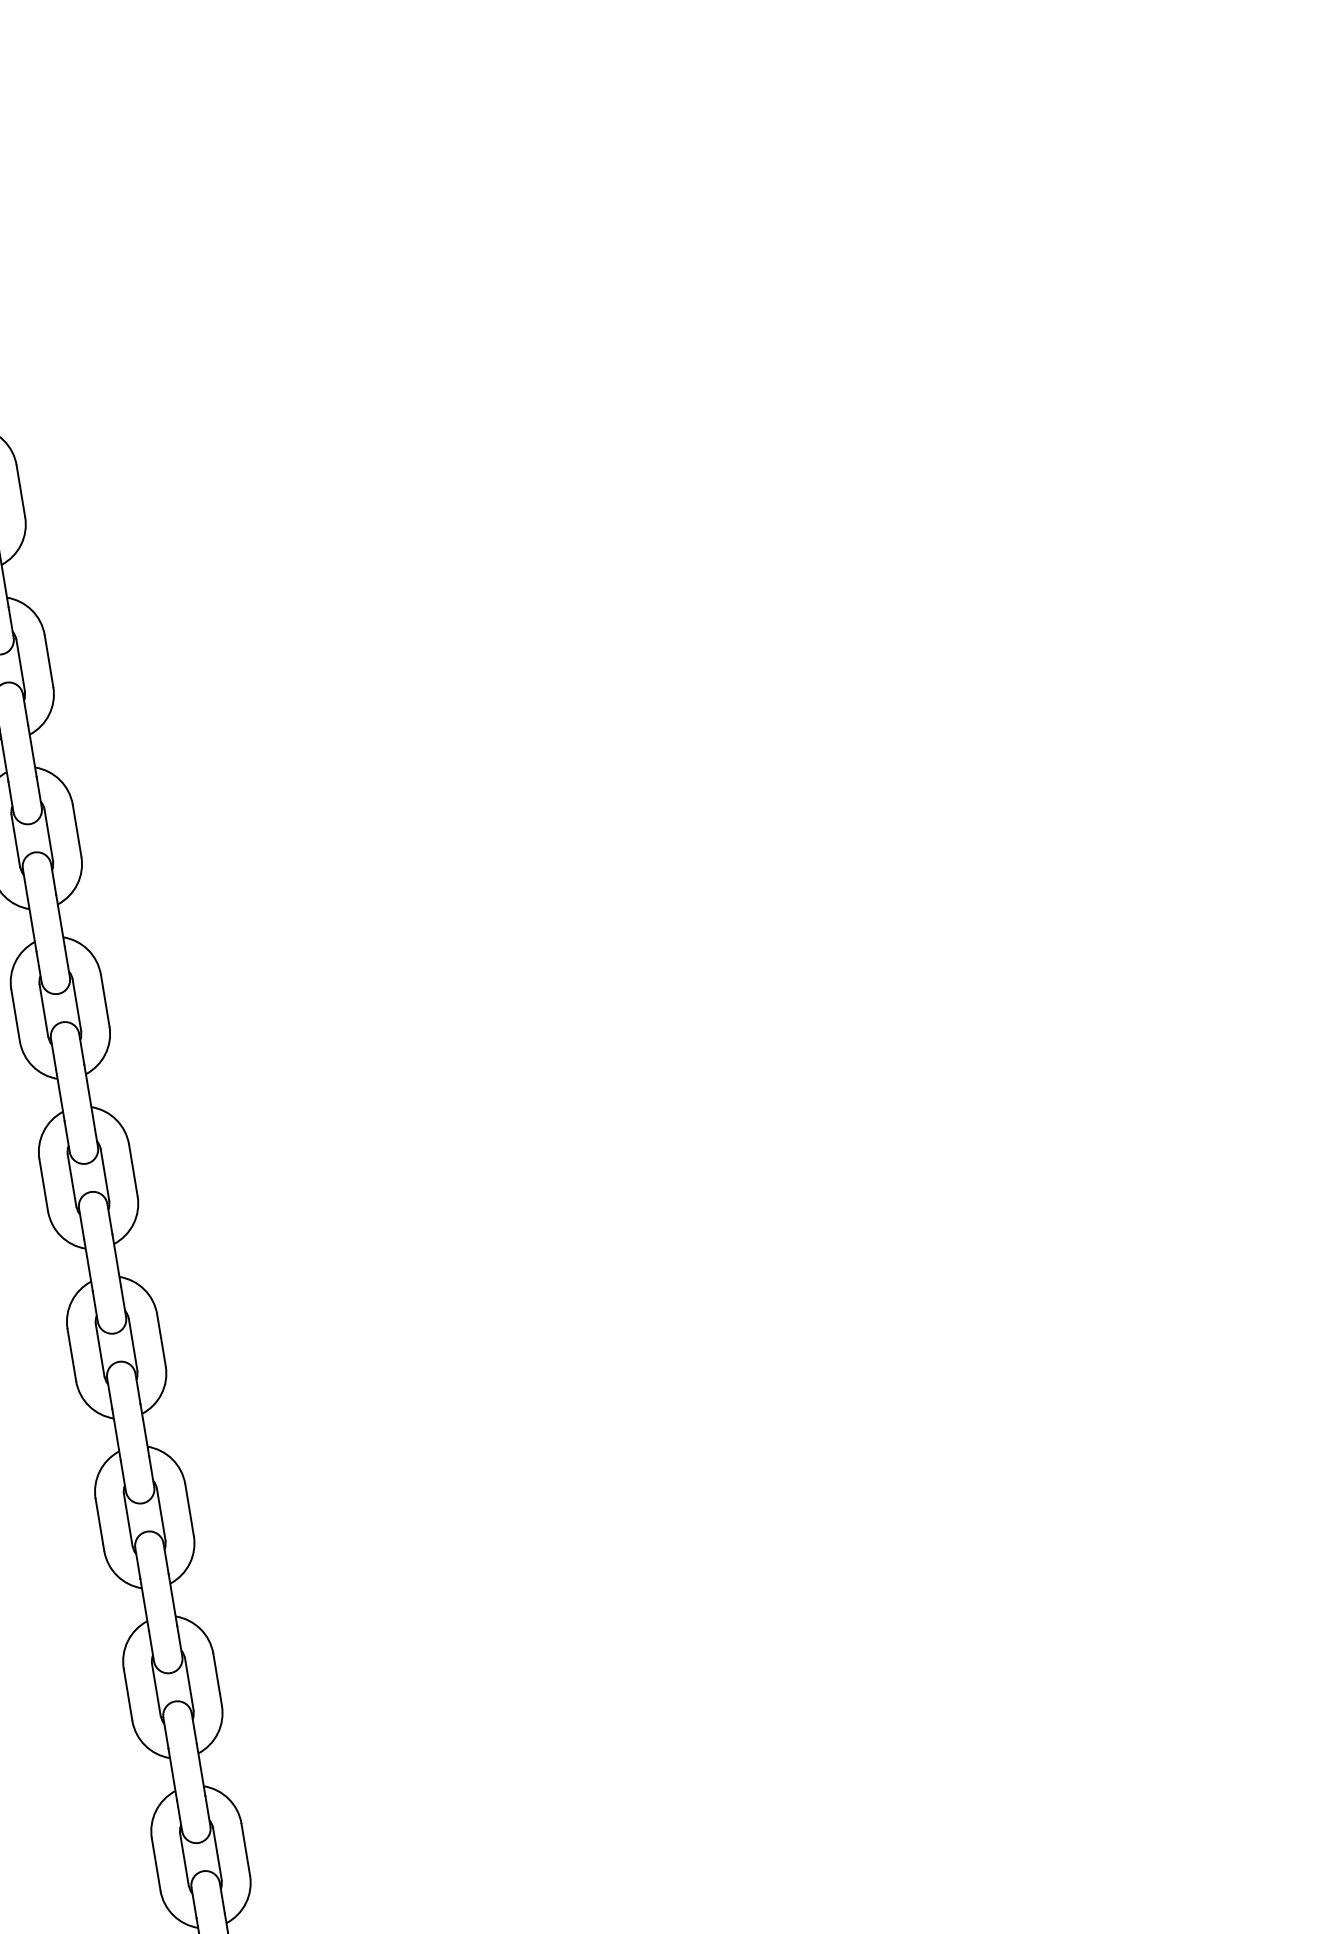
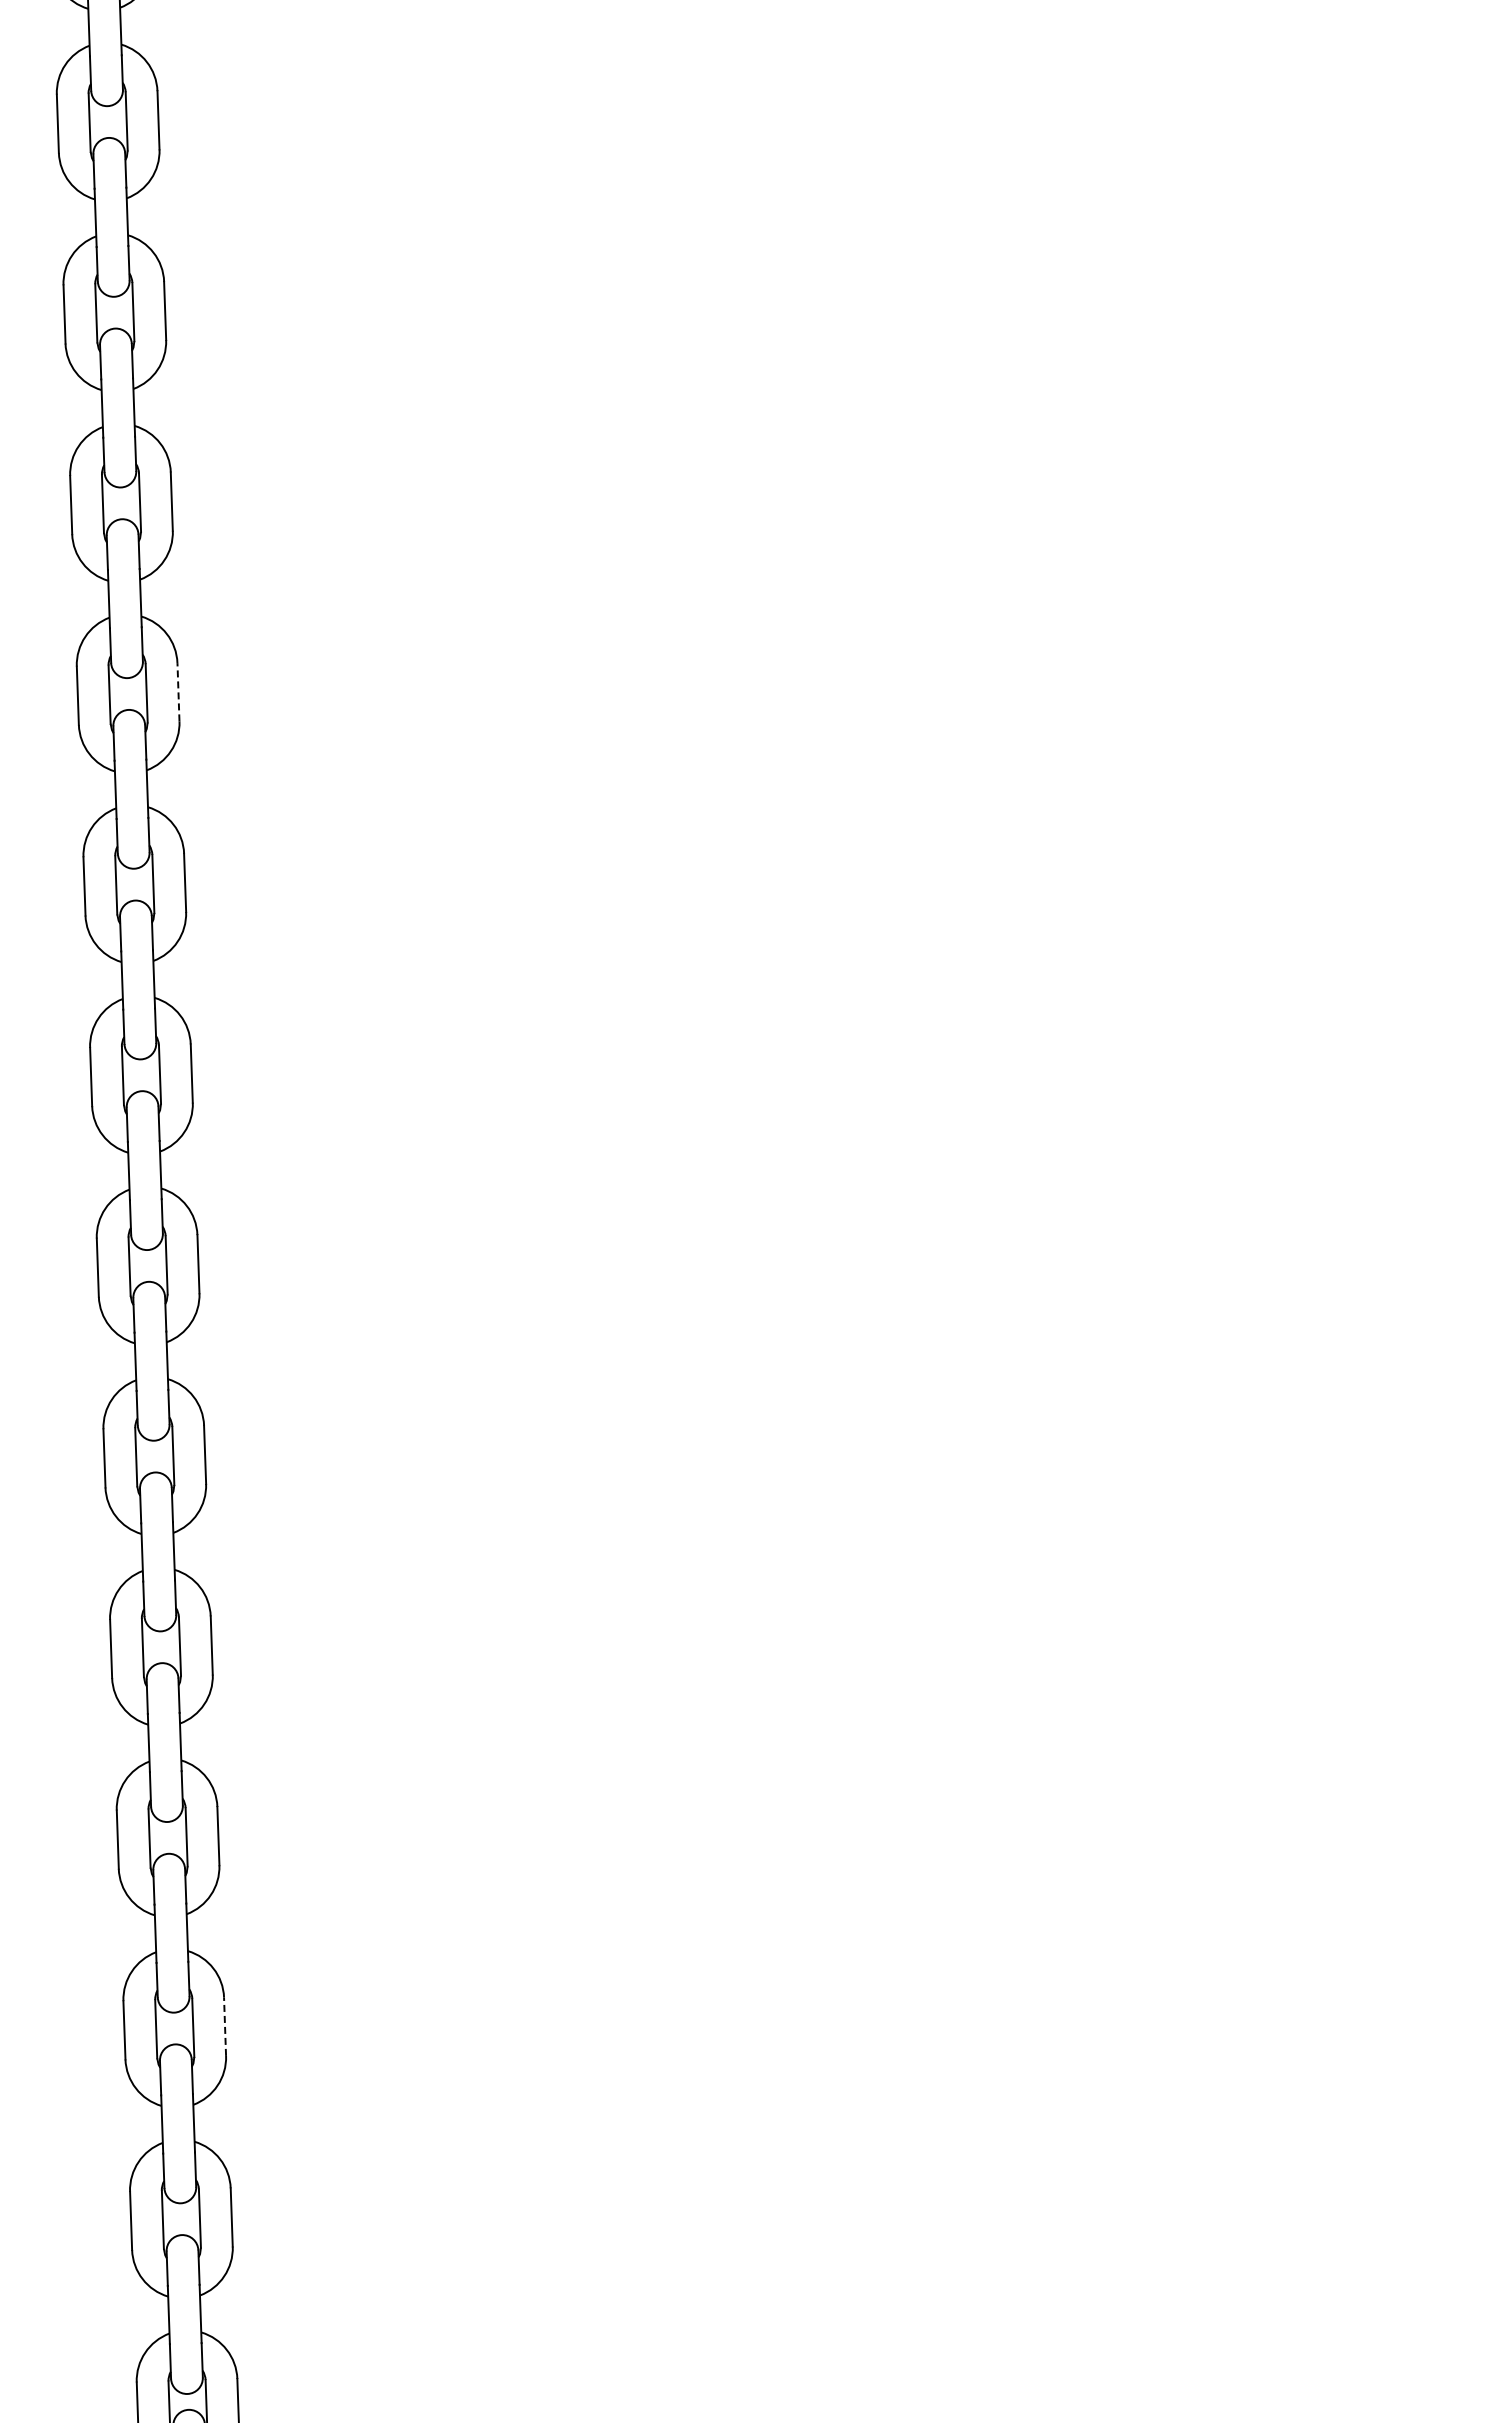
line: (48, 660) -> (178, 691), solid -> dashed
line: (246, 1849) -> (225, 2026), solid -> dashed

